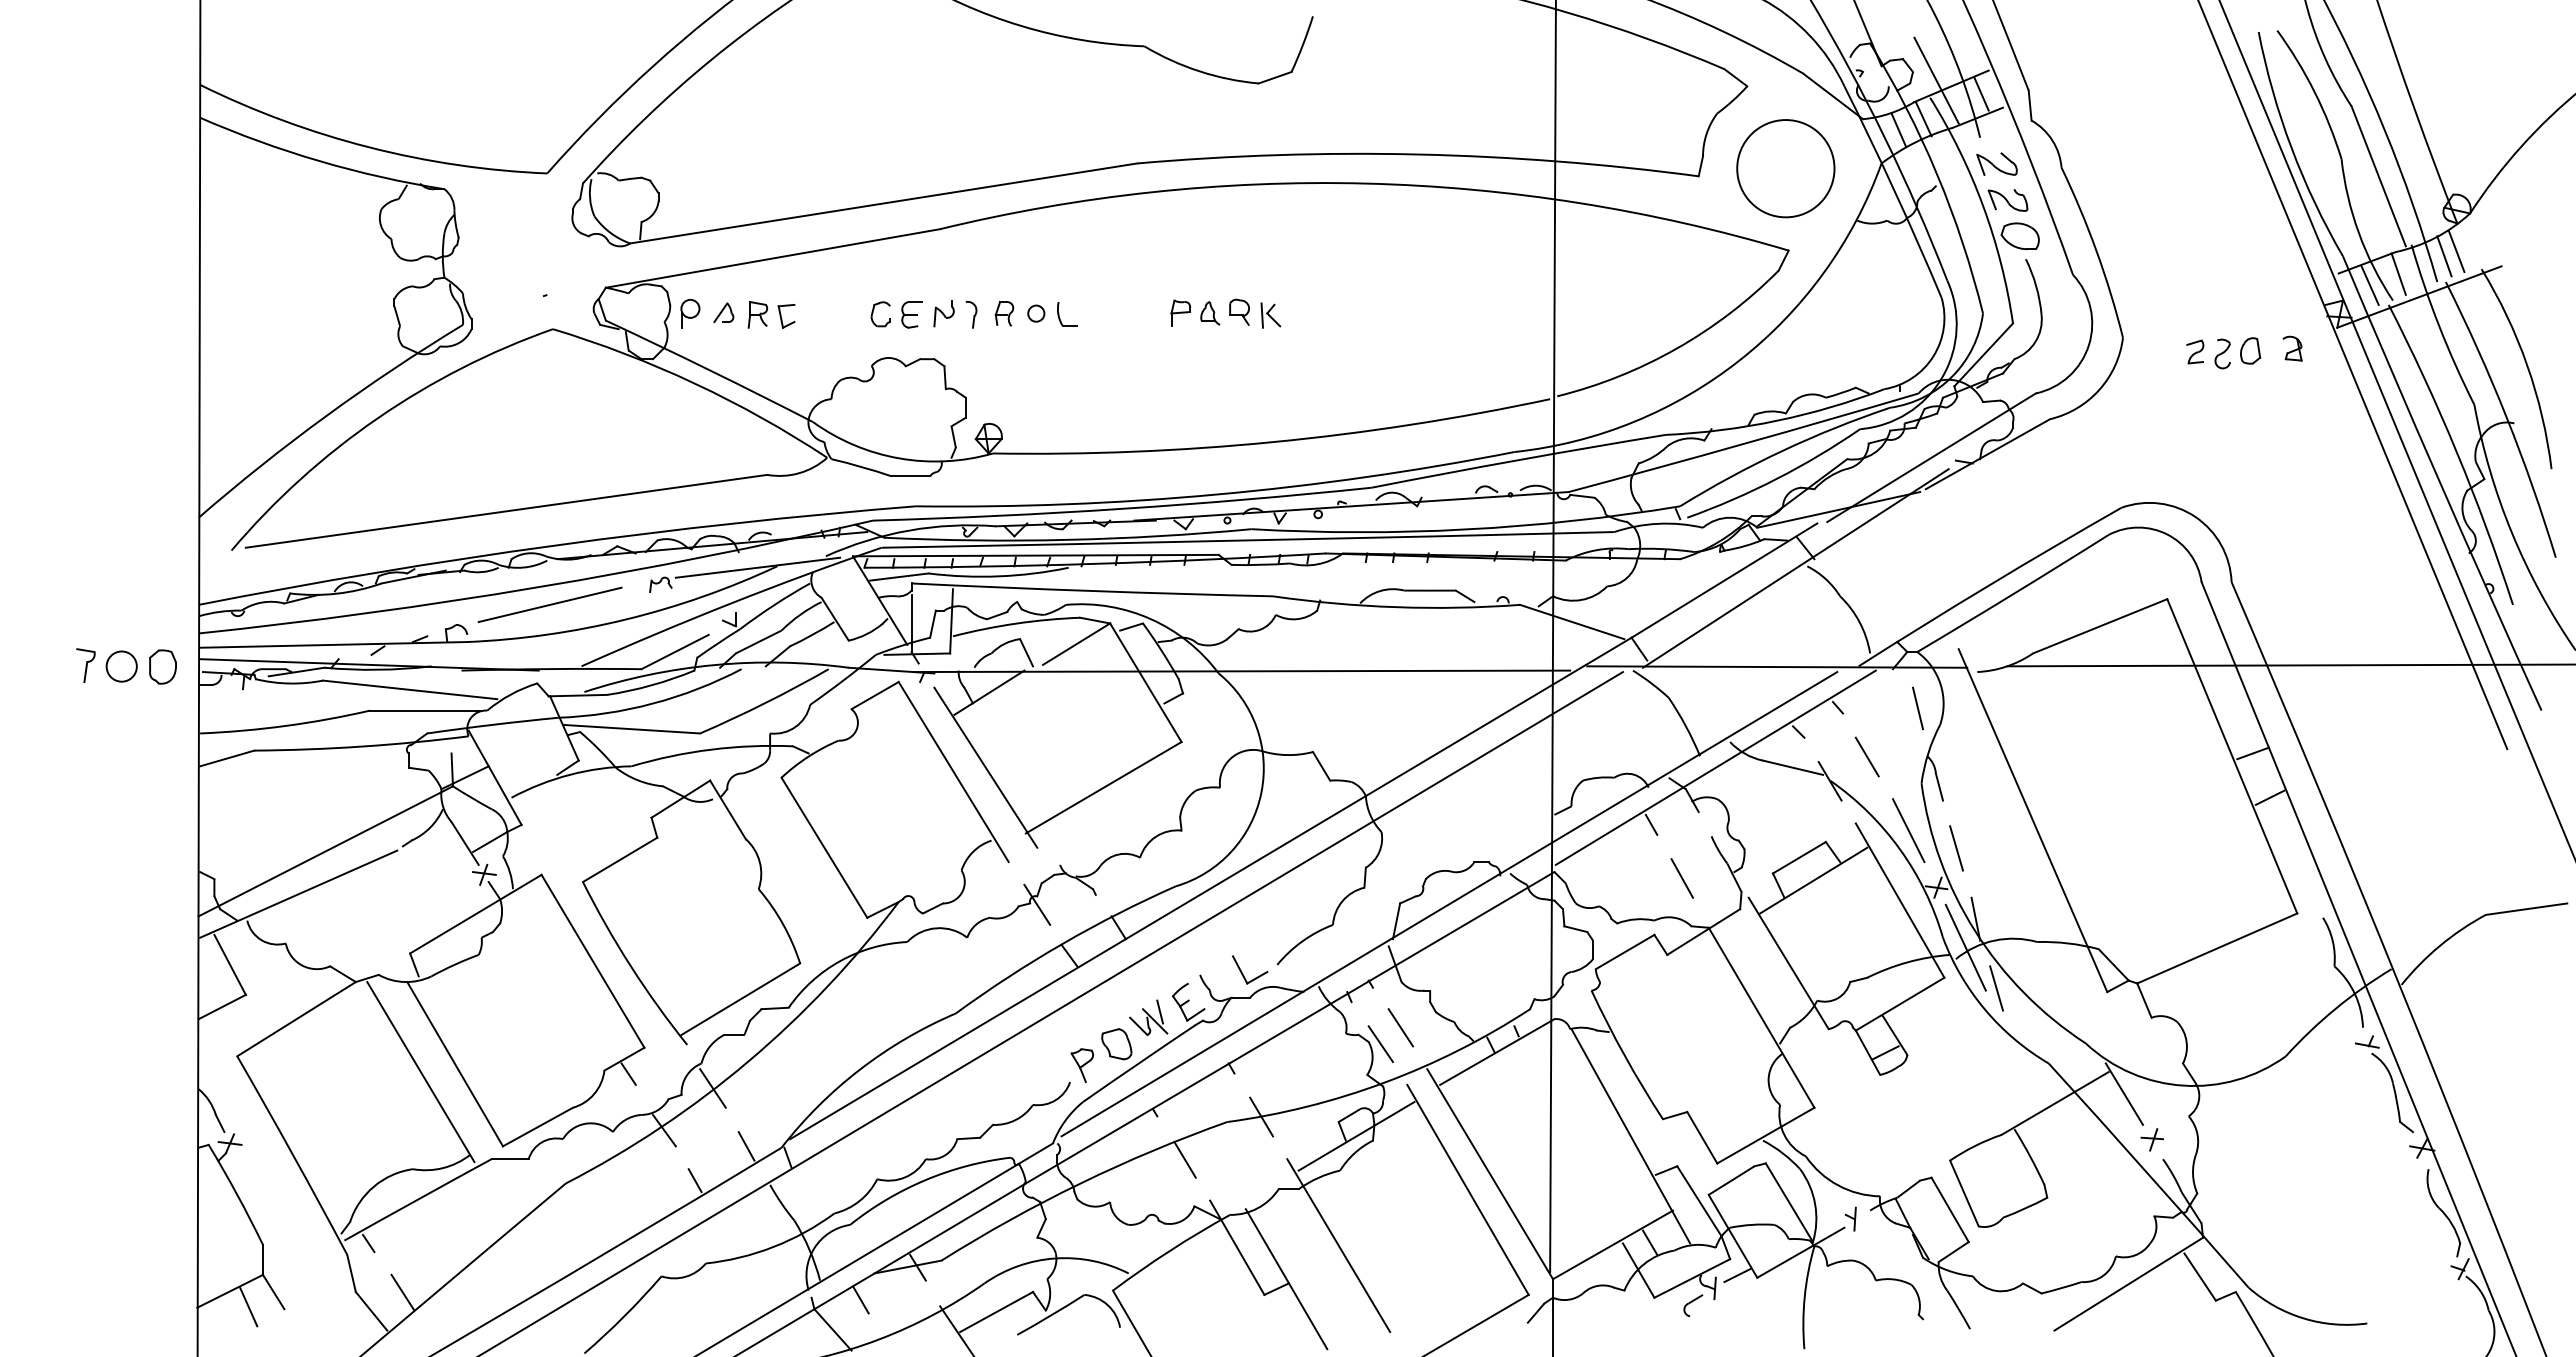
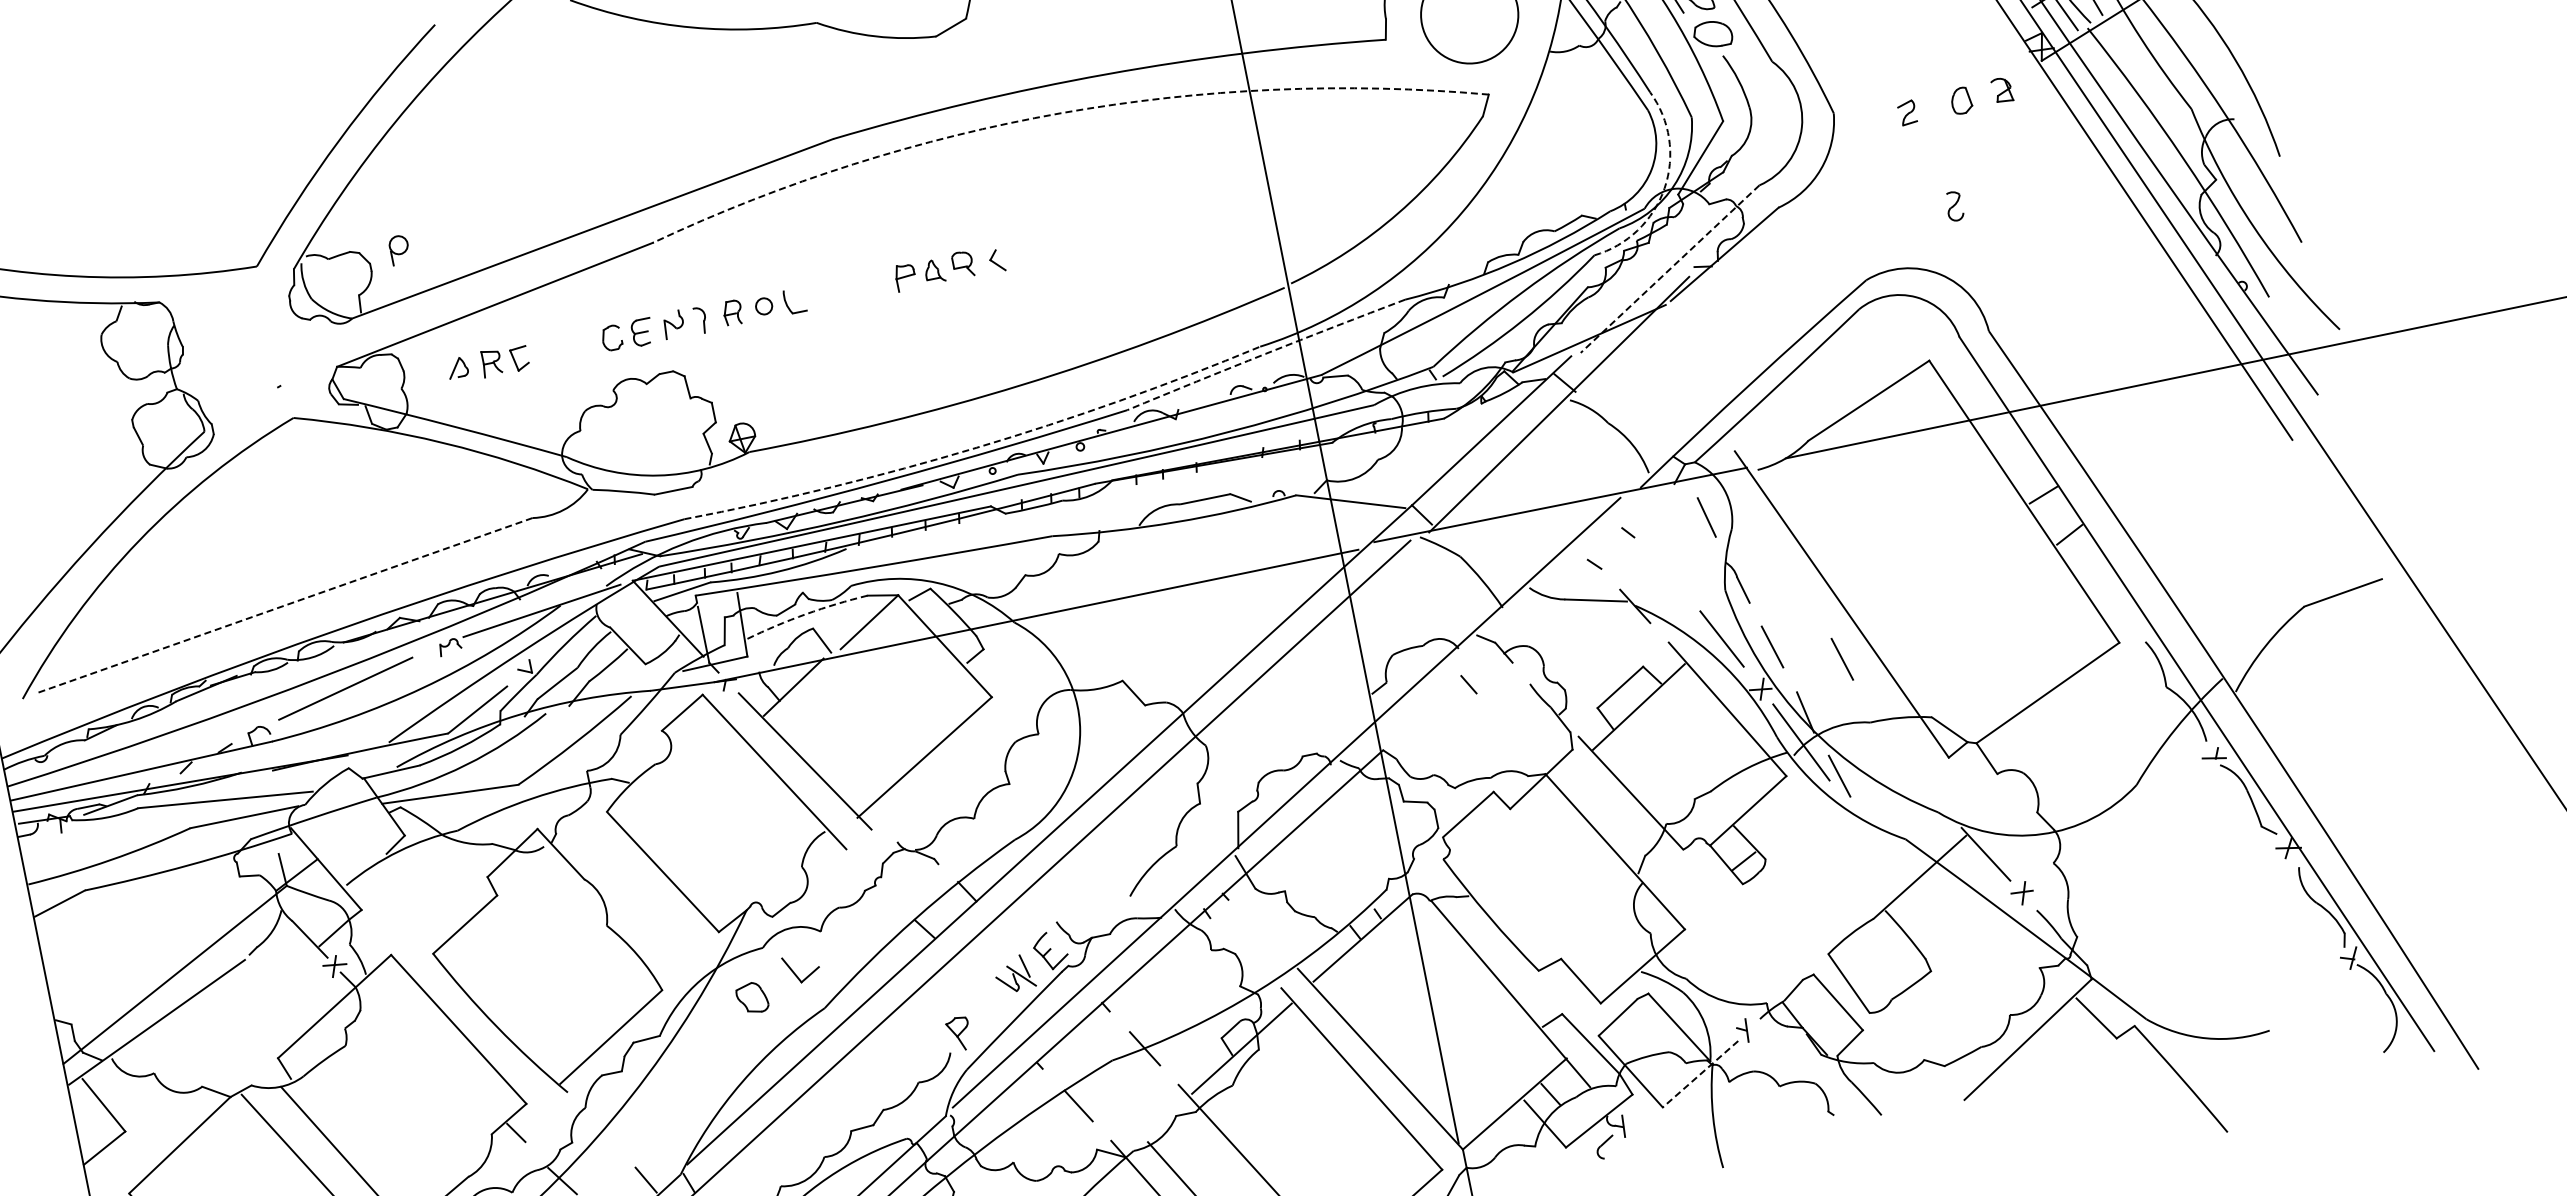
arc: (1365, 183) -> (1060, 113), solid -> dashed
part: (690, 313) -> (399, 249), moved
line: (1261, 315) -> (985, 263), removed
part: (2222, 353) -> (1954, 205), moved
arc: (1942, 377) -> (1664, 188), solid -> dashed
line: (1931, 457) -> (1670, 268), solid -> dashed
arc: (1518, 460) -> (1265, 354), solid -> dashed
arc: (1216, 494) -> (976, 447), solid -> dashed
line: (506, 511) -> (284, 605), solid -> dashed
arc: (1016, 623) -> (806, 613), solid -> dashed
line: (1866, 756) -> (1665, 574), removed
line: (1715, 767) -> (1520, 615), removed
line: (2022, 874) -> (1842, 659), added
line: (1682, 878) -> (1509, 731), removed
line: (1037, 904) -> (883, 885), removed
part: (1243, 973) -> (795, 973), moved
line: (1400, 1027) -> (1263, 933), removed
part: (1116, 1044) -> (752, 998), moved
line: (1380, 1044) -> (1247, 953), removed
line: (712, 1088) -> (601, 1130), removed
line: (1800, 1253) -> (1700, 1075), solid -> dashed
line: (1737, 1275) -> (1642, 1109), removed

